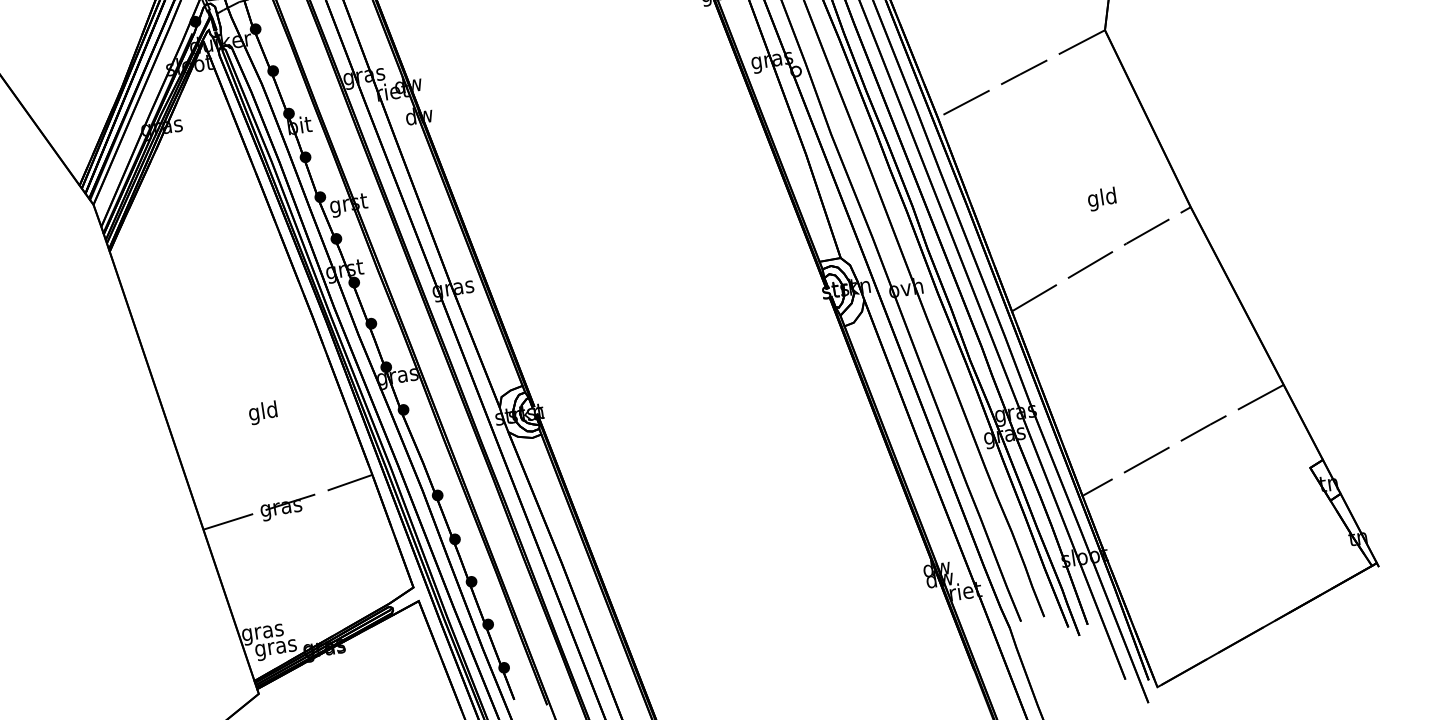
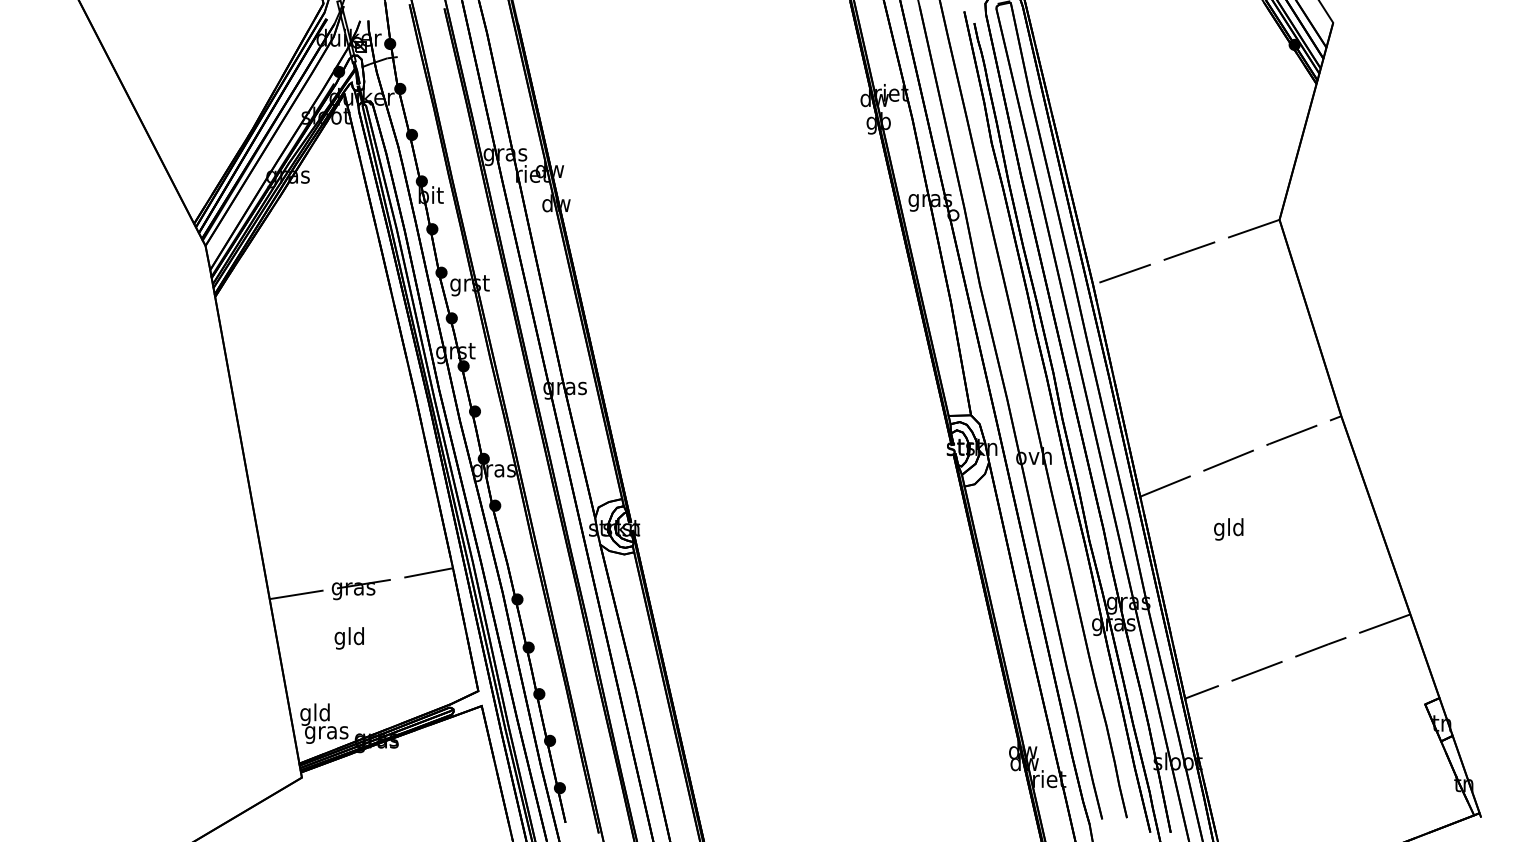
text: (1101, 199) -> (1228, 529), moved
text: (262, 413) -> (348, 638), moved
text: (262, 632) -> (315, 714), gras -> gld

